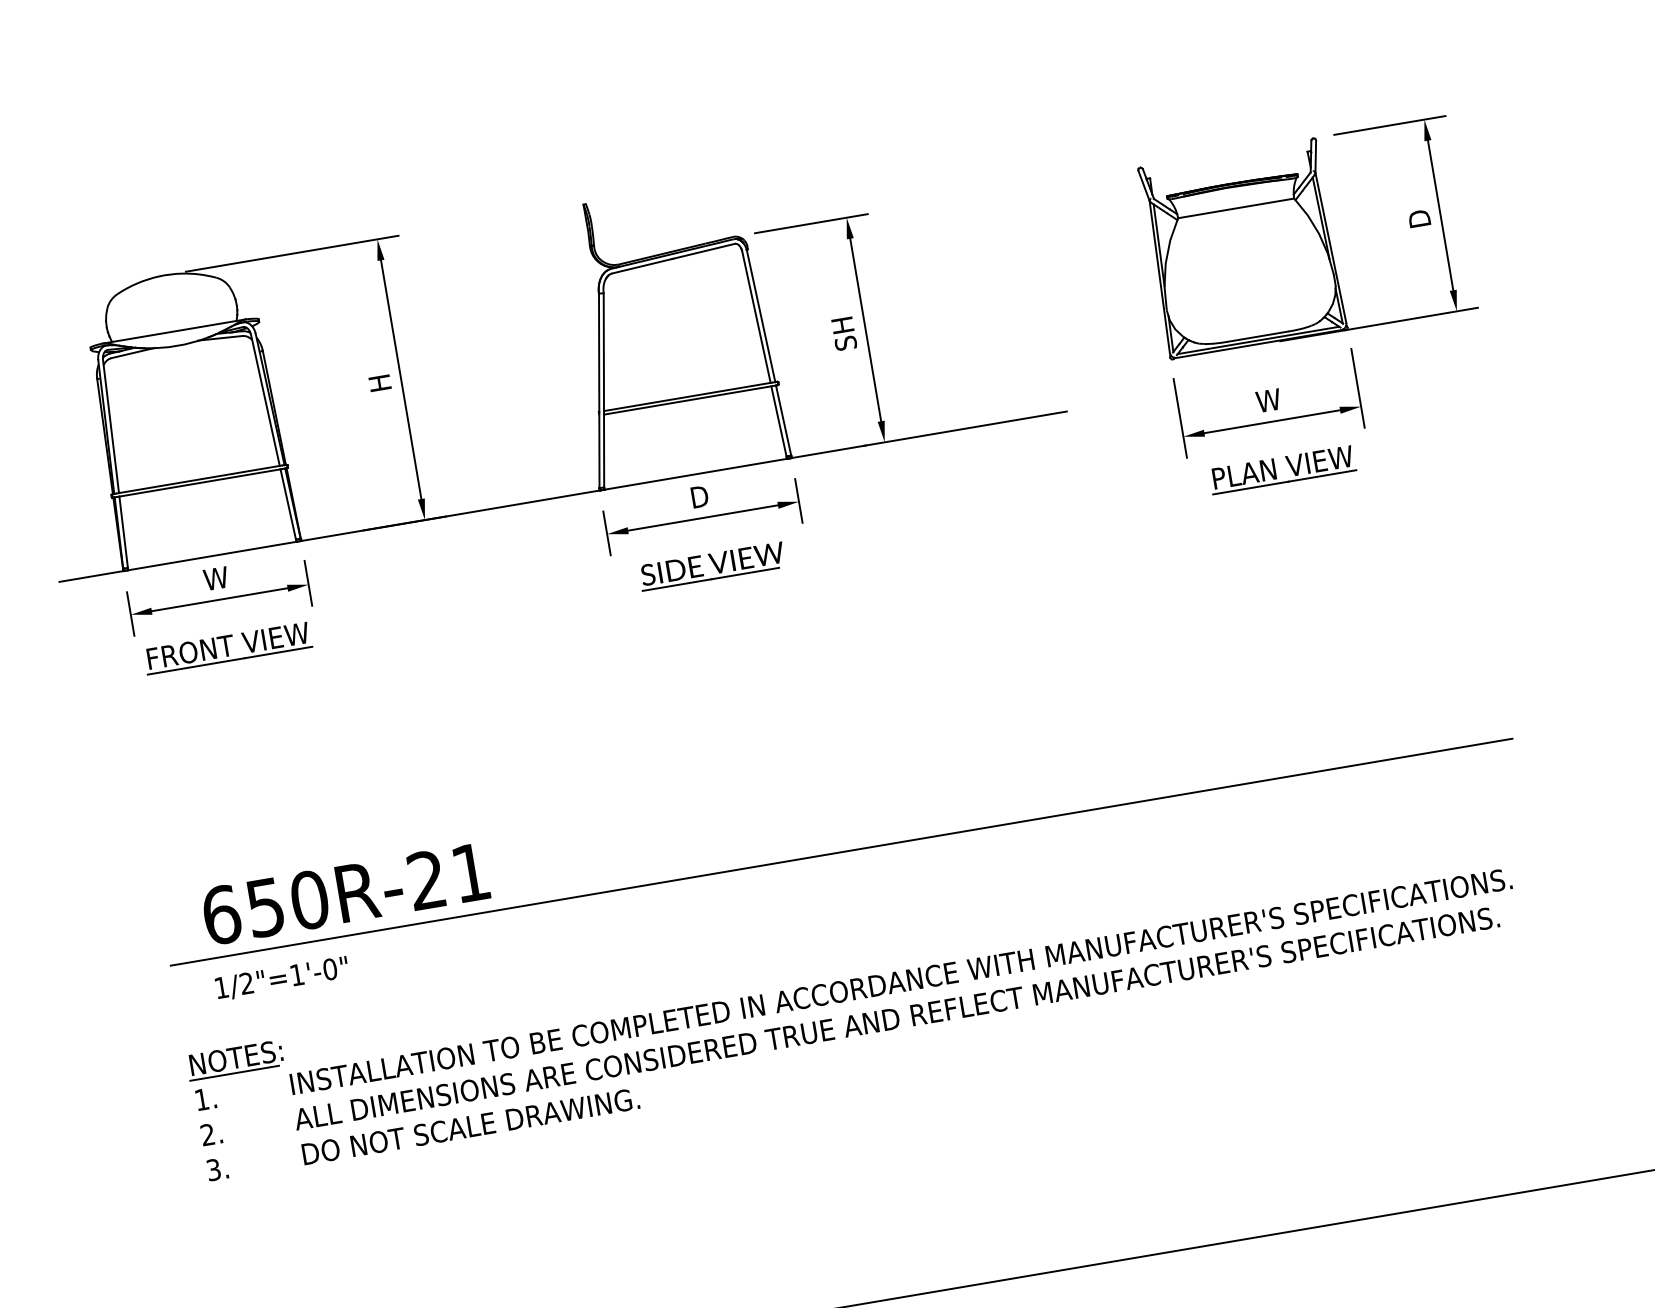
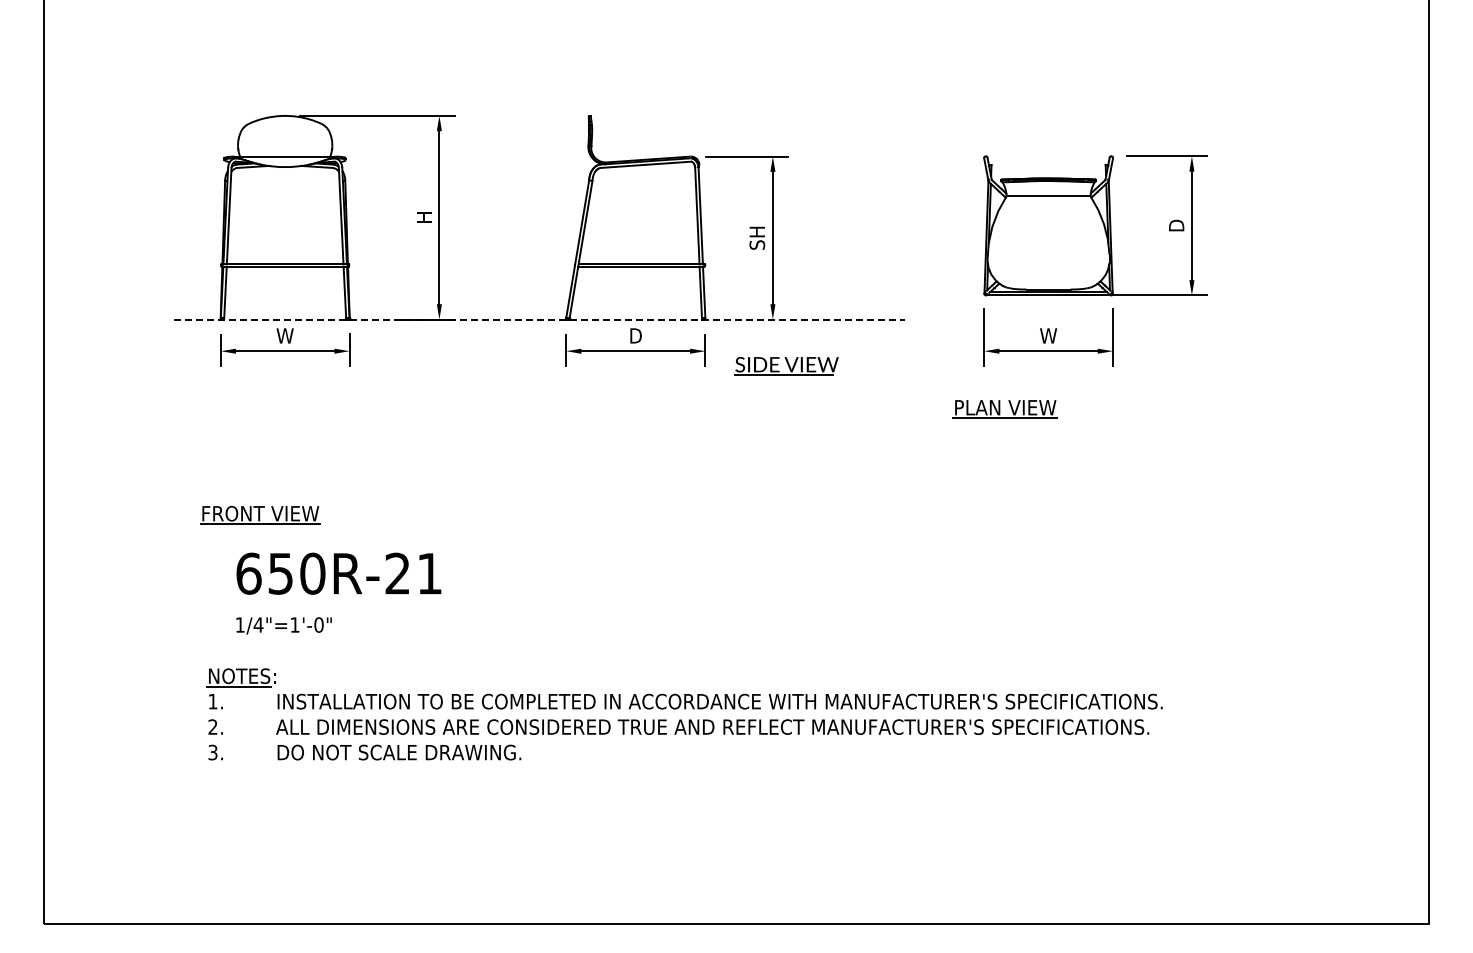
part: (1281, 470) -> (1004, 409), moved
line: (564, 496) -> (540, 319), solid -> dashed
part: (712, 566) -> (786, 366), moved
part: (228, 646) -> (260, 514), moved
line: (841, 852) -> (693, 603), removed
text: (246, 982) -> (258, 624), 1/2"=1'-0" -> 1/4"=1'-0"

